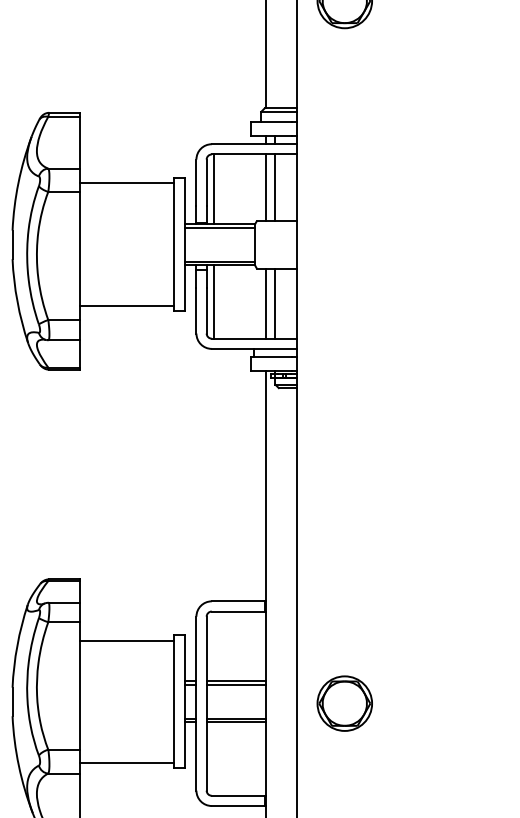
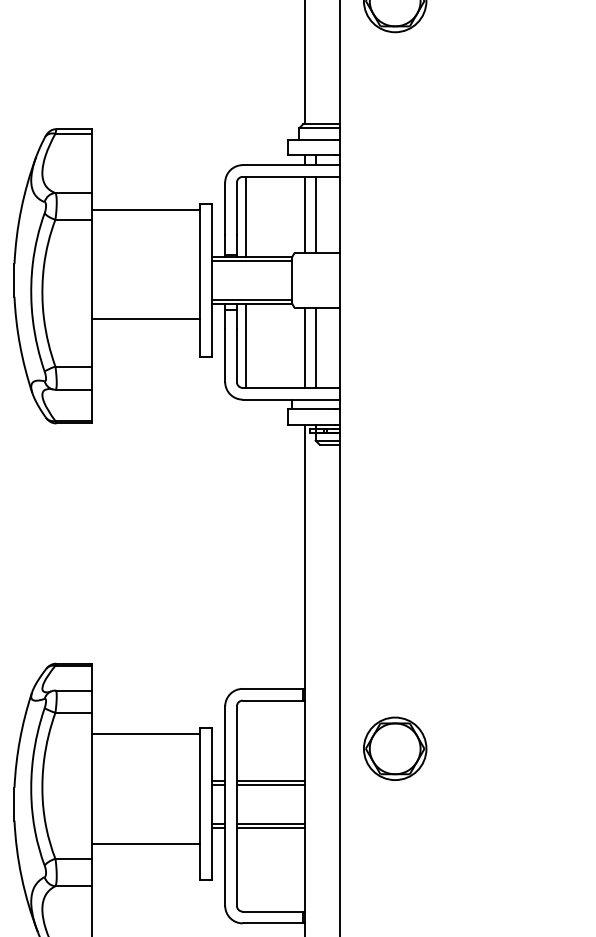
line: (127, 306) -> (146, 318), moved
part: (344, 703) -> (394, 748), moved
line: (127, 763) -> (146, 843), moved

